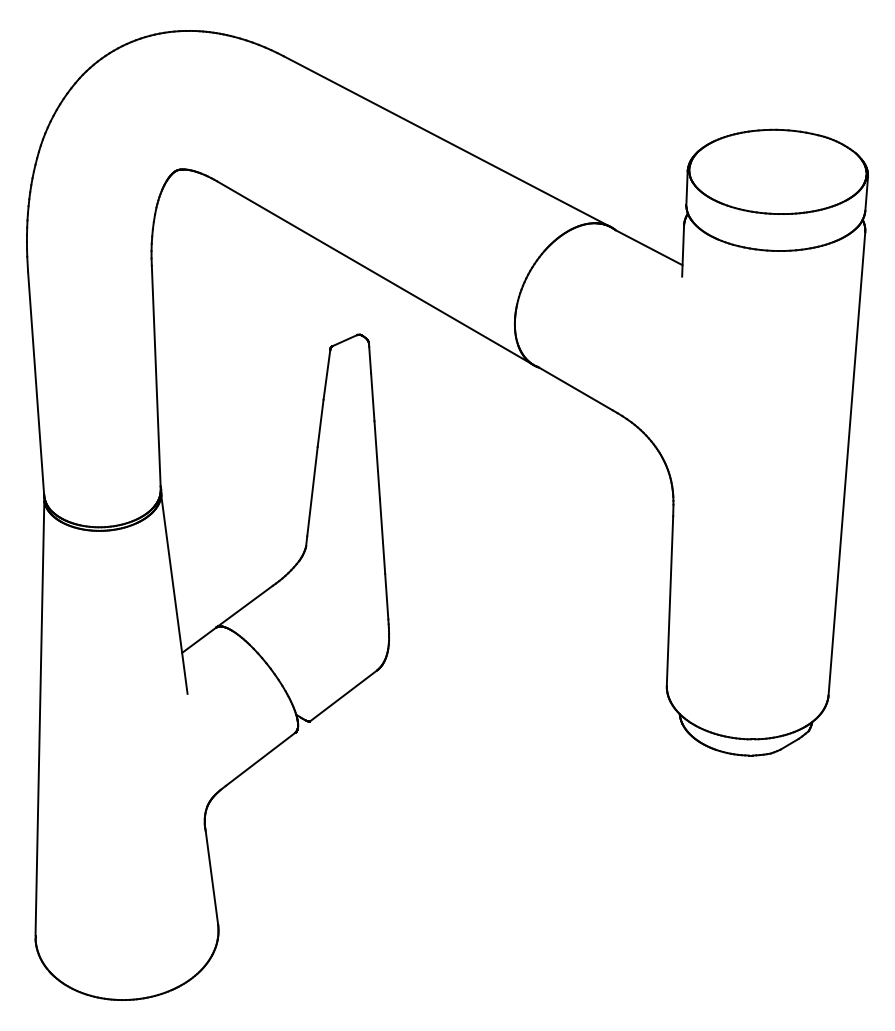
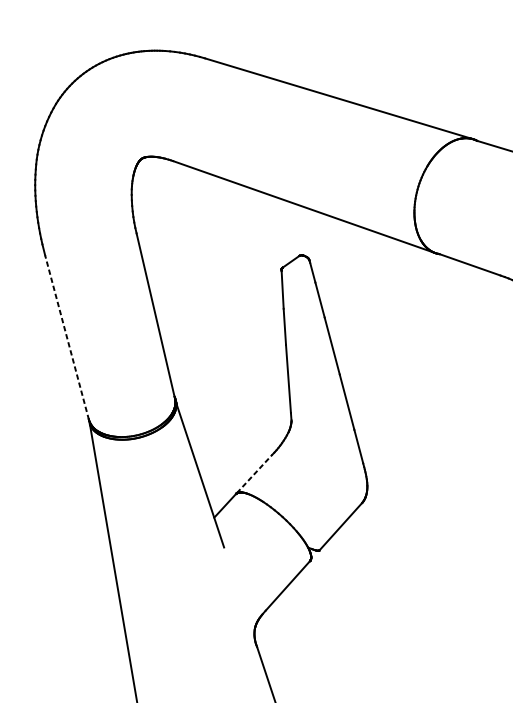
line: (36, 383) -> (67, 337), solid -> dashed
line: (245, 605) -> (254, 473), solid -> dashed

